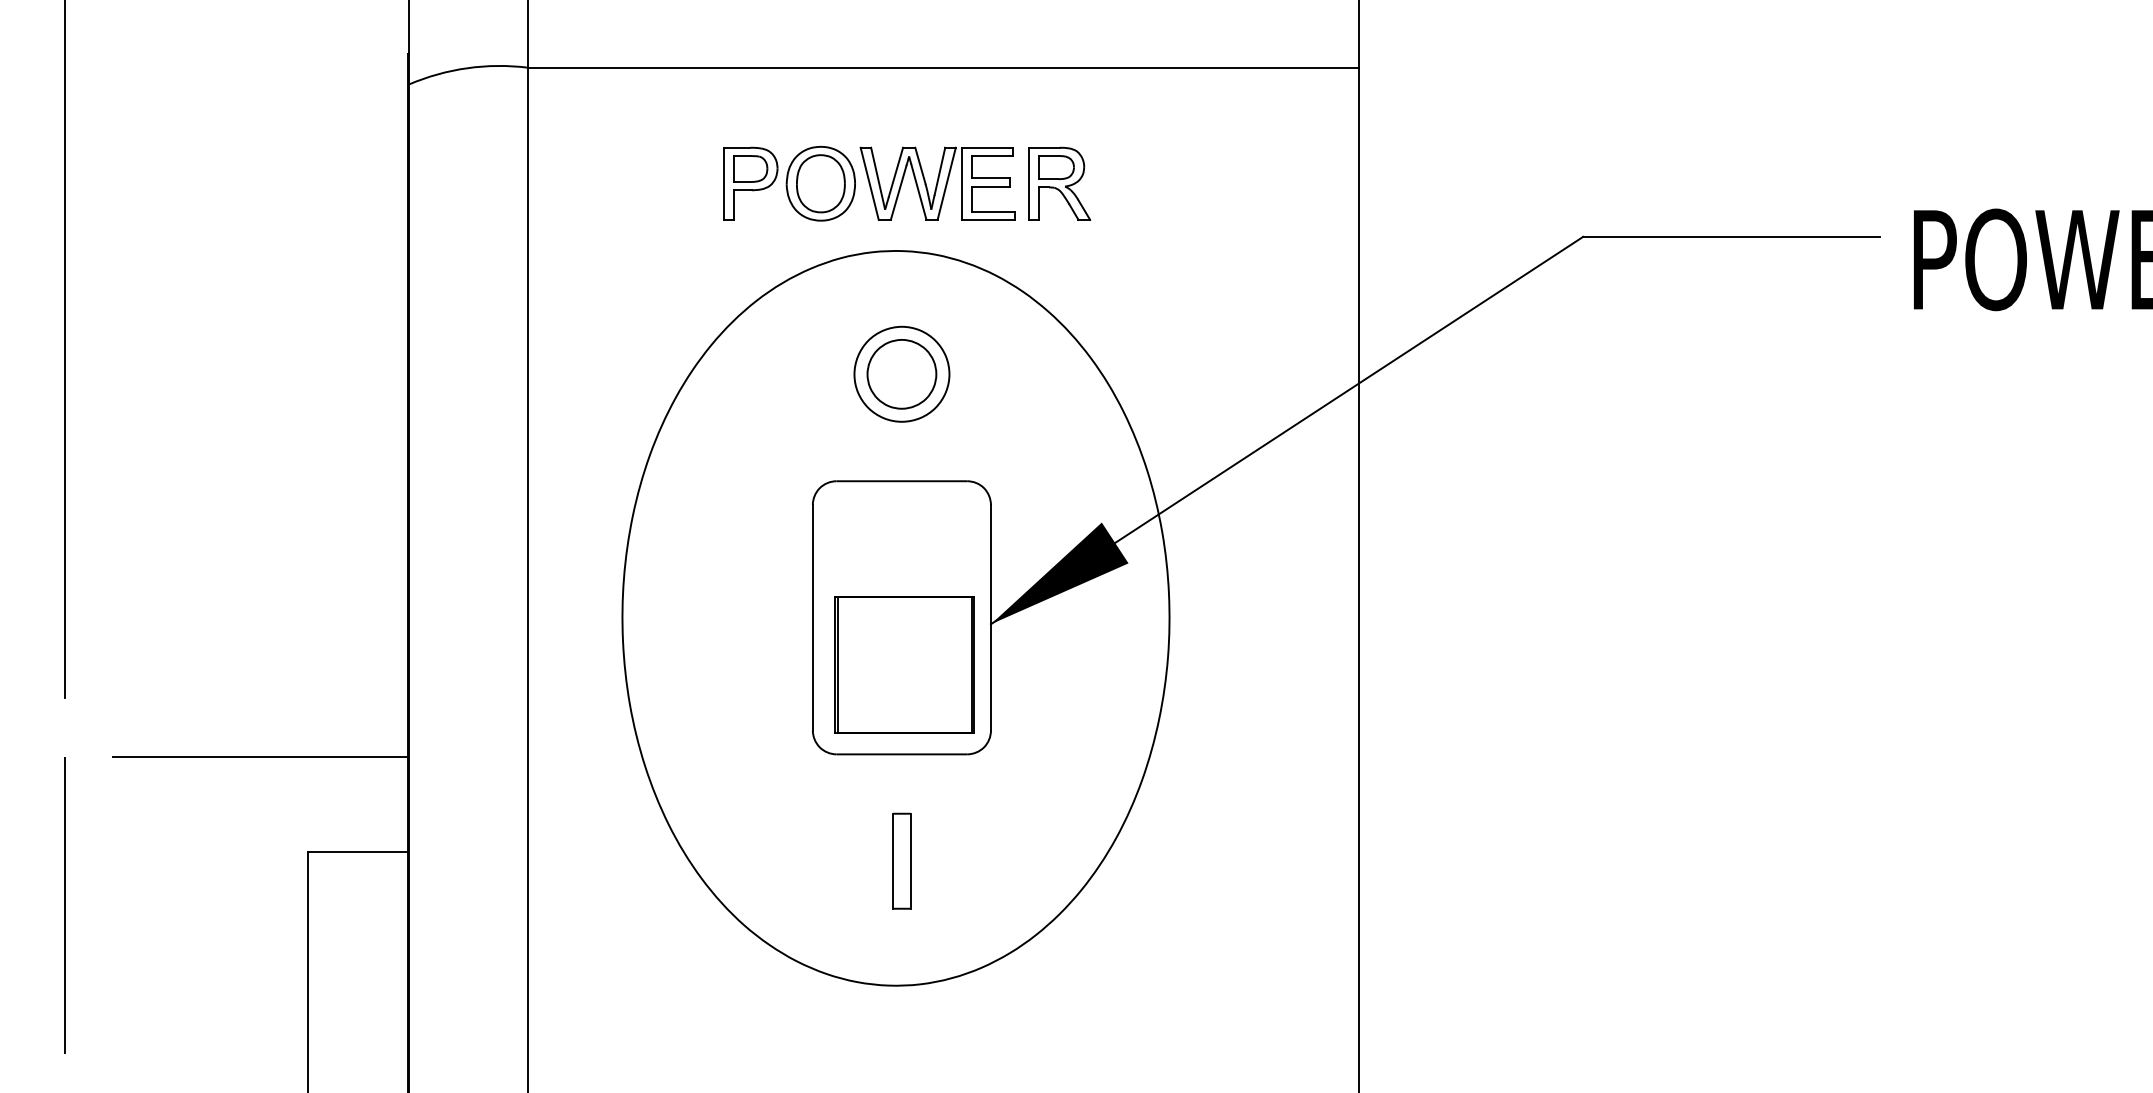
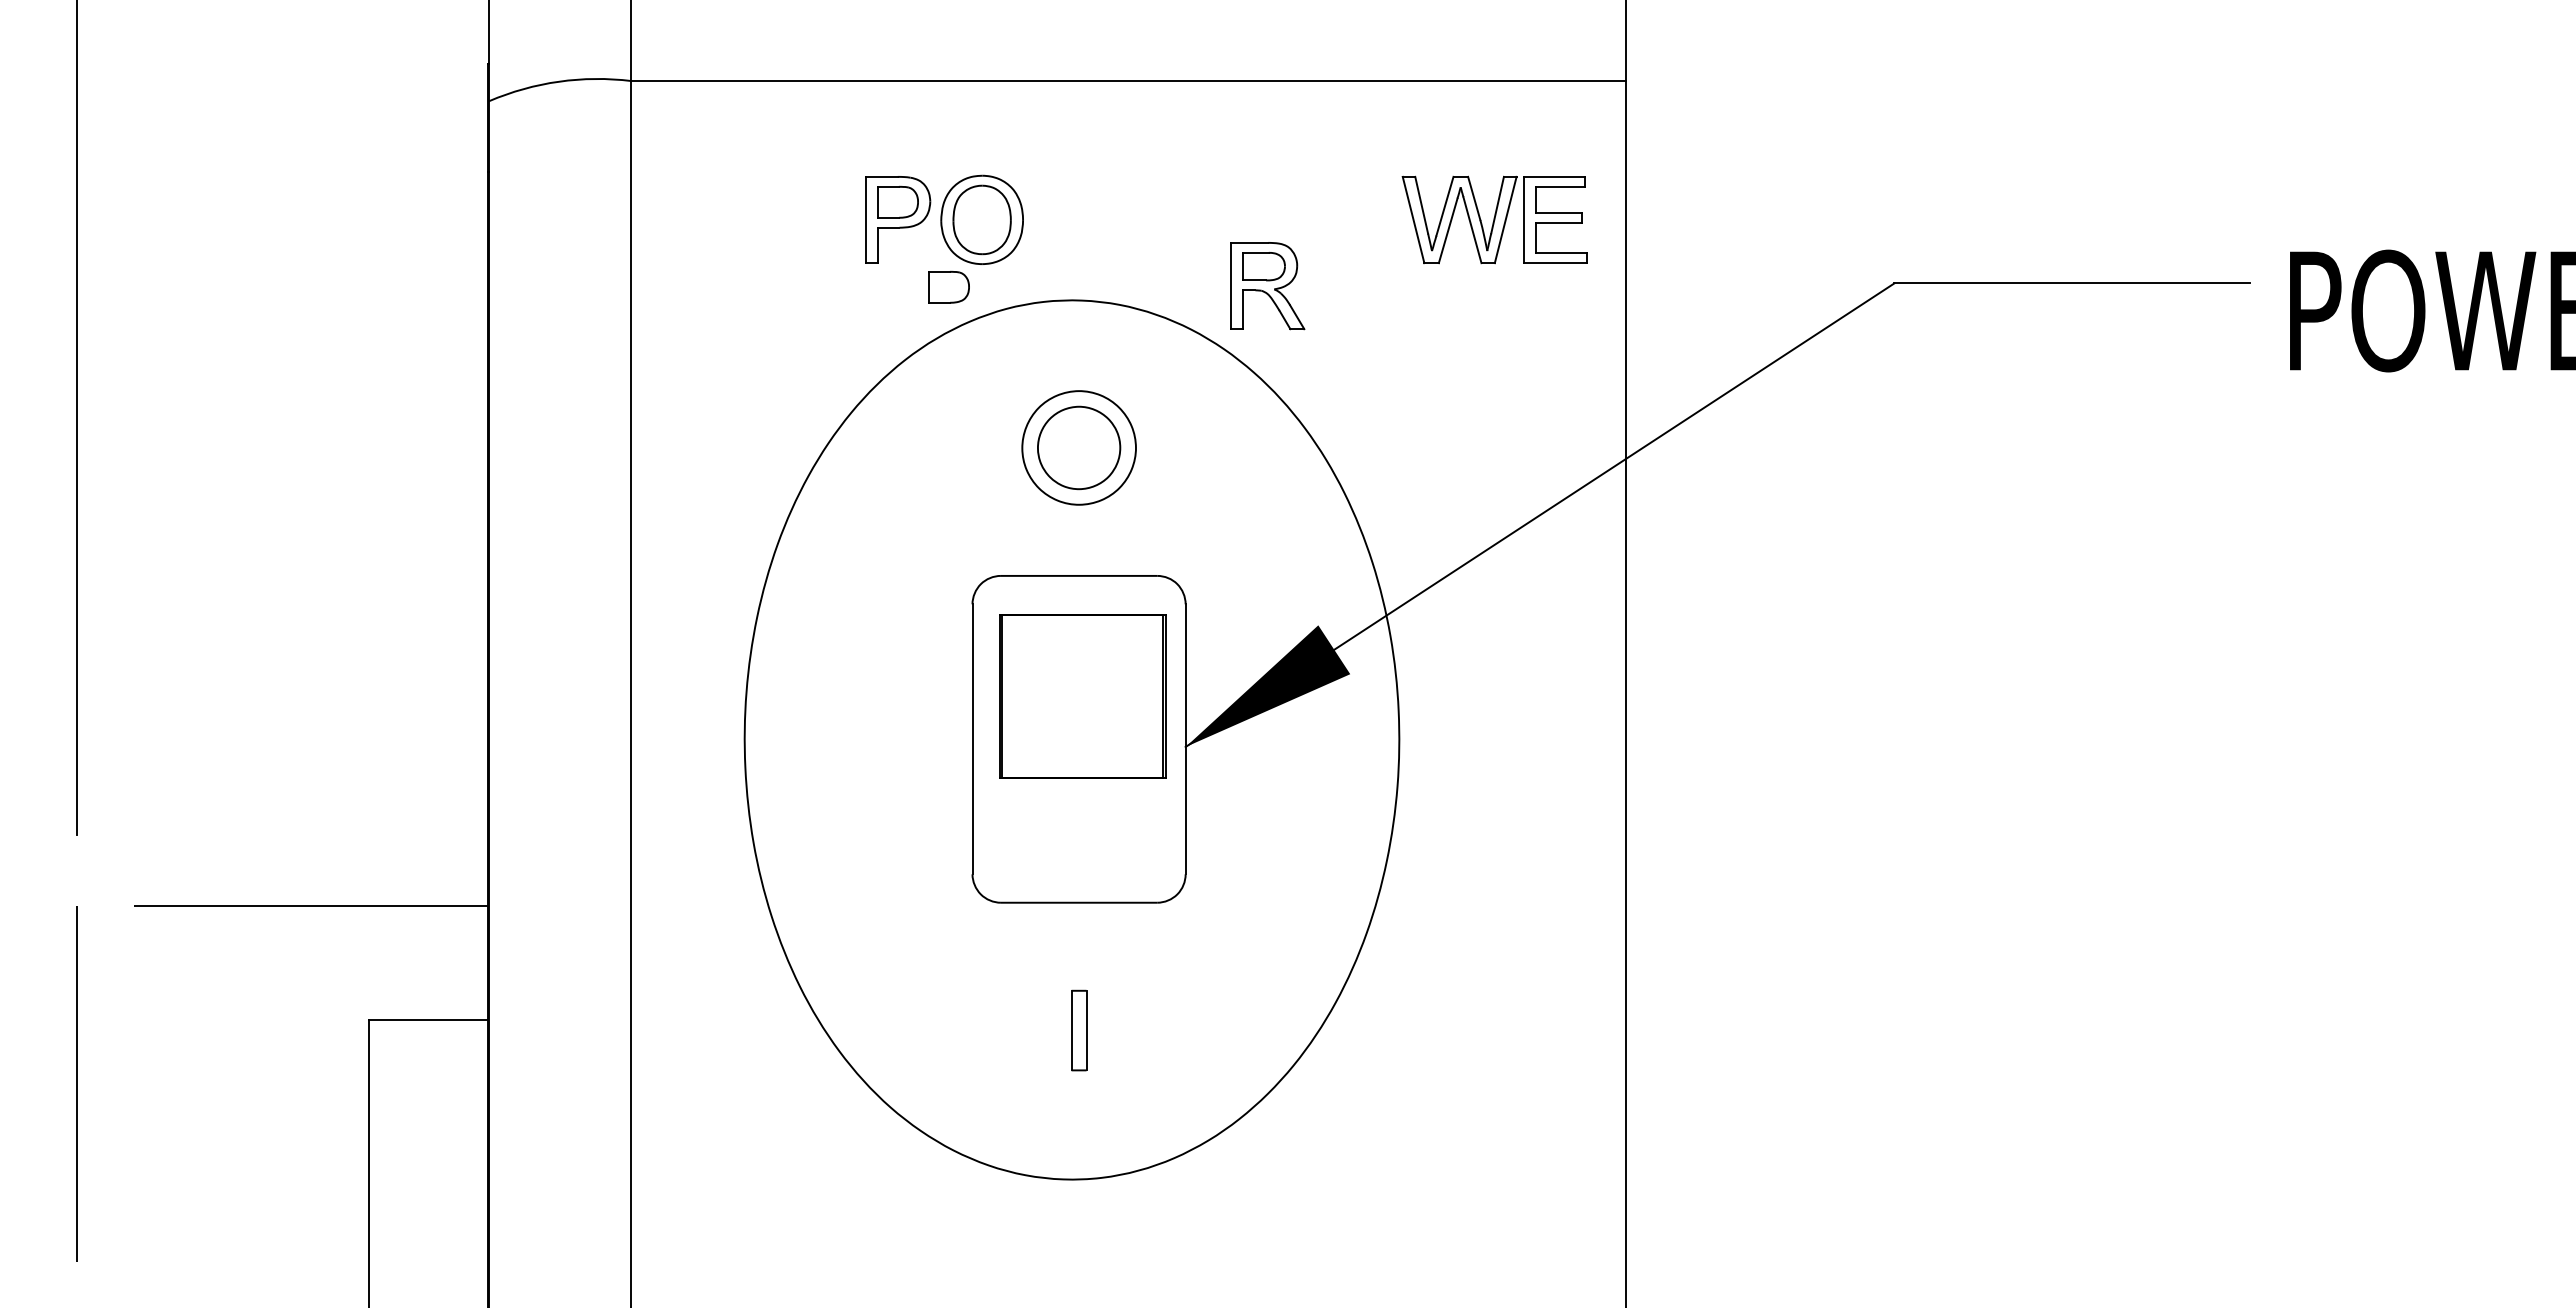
part: (937, 183) -> (1494, 219), moved
part: (1059, 184) -> (1267, 286), moved
part: (792, 240) -> (948, 287), added
part: (904, 664) -> (1082, 696), moved
part: (901, 861) -> (1078, 1030), size x0.7

